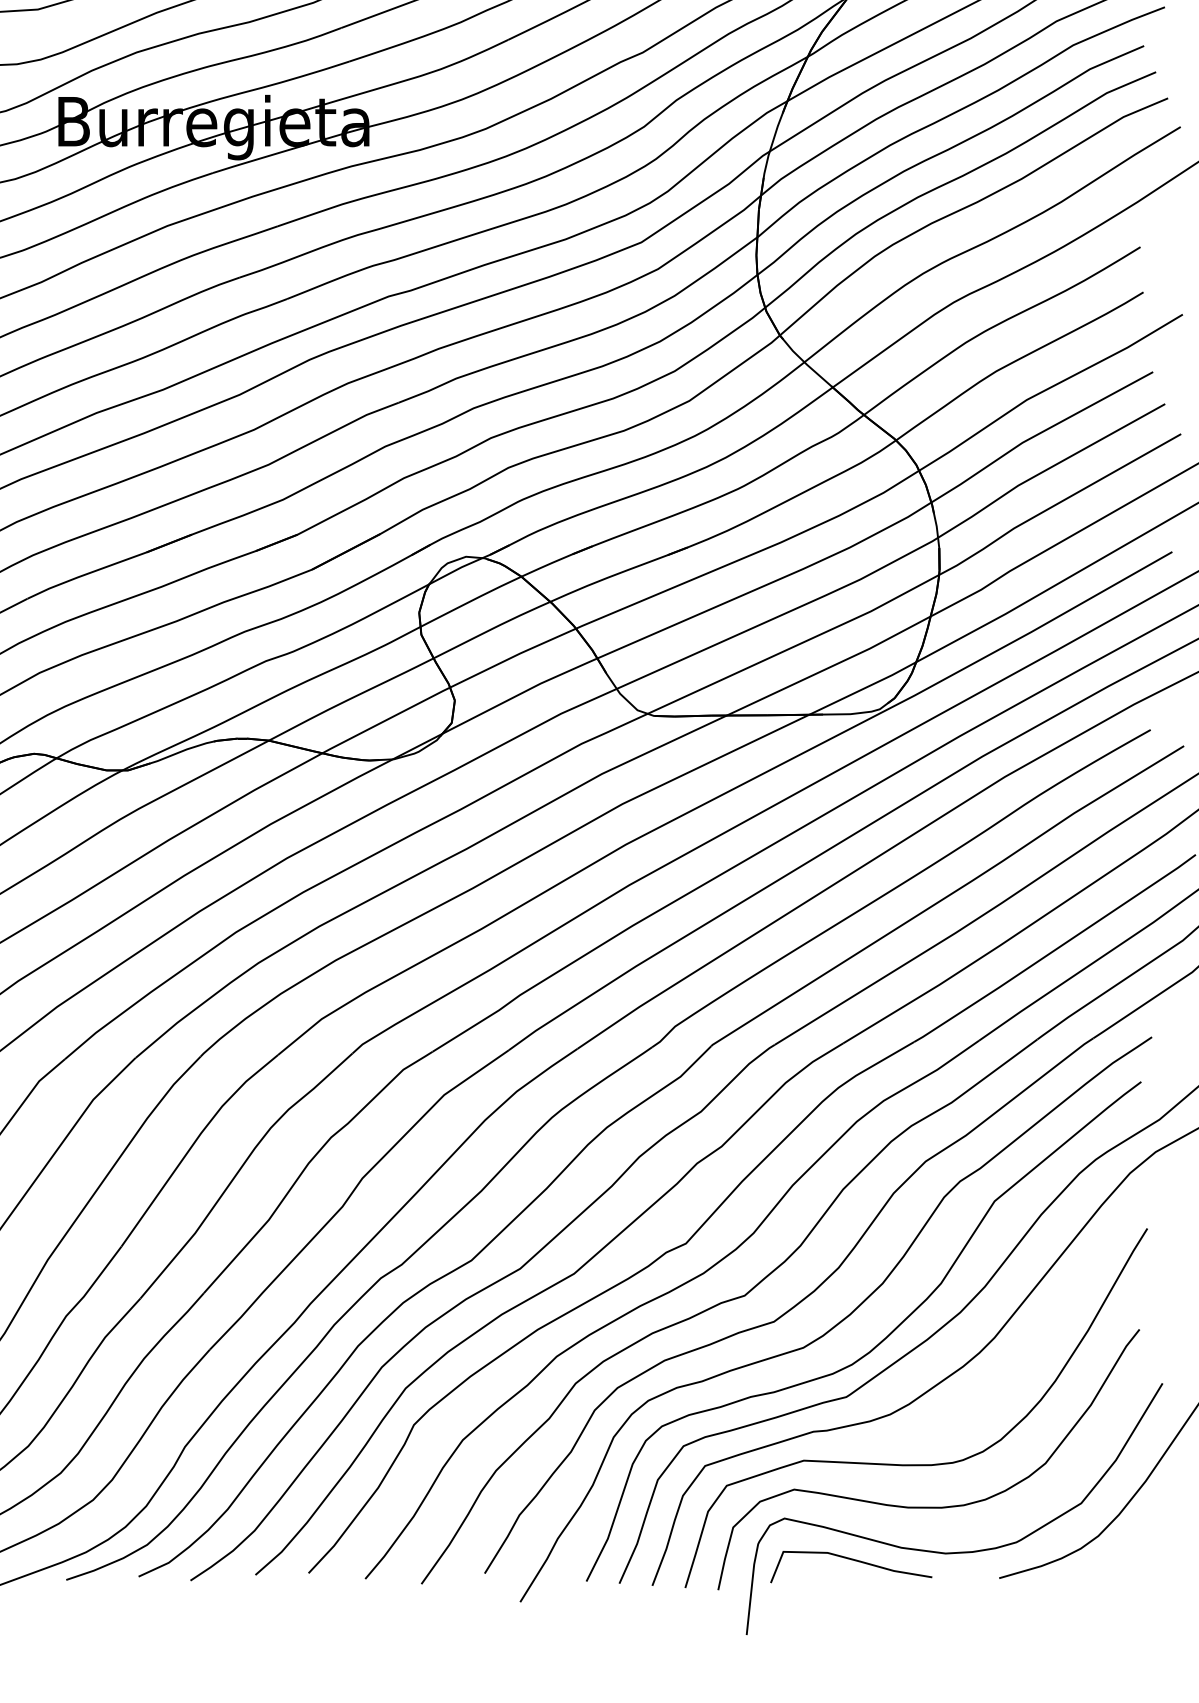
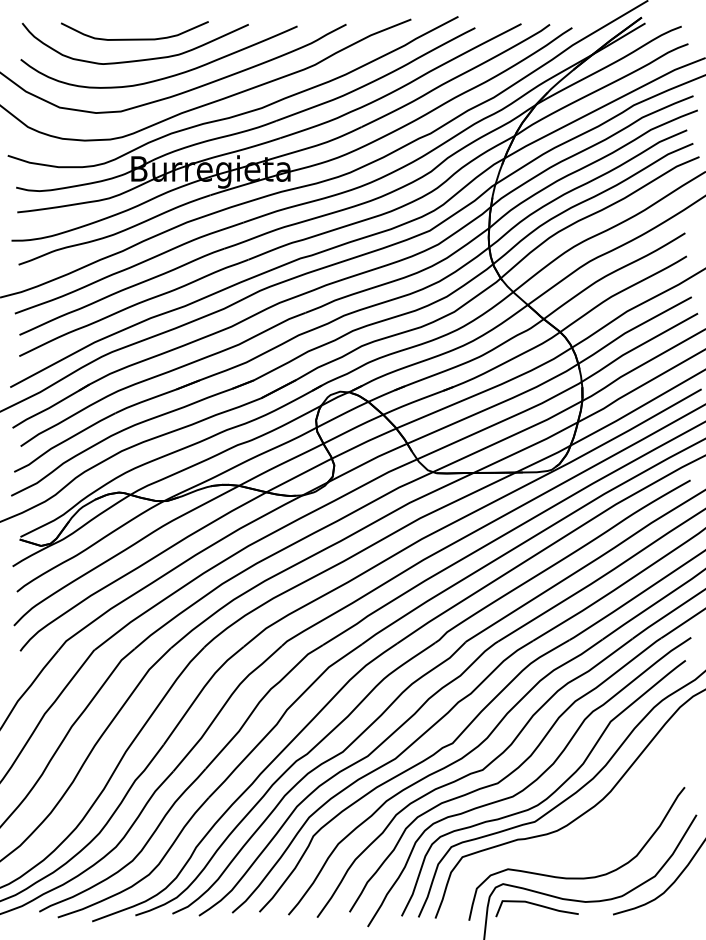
curve: (916, 1462) -> (570, 855), removed

